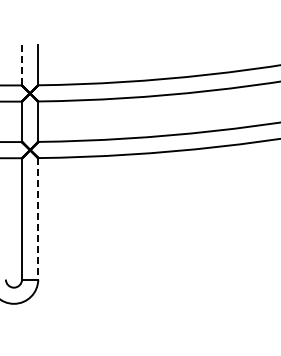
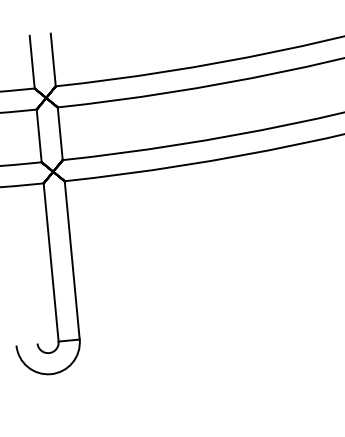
line: (22, 64) -> (32, 61), dashed -> solid
line: (38, 218) -> (72, 259), dashed -> solid

